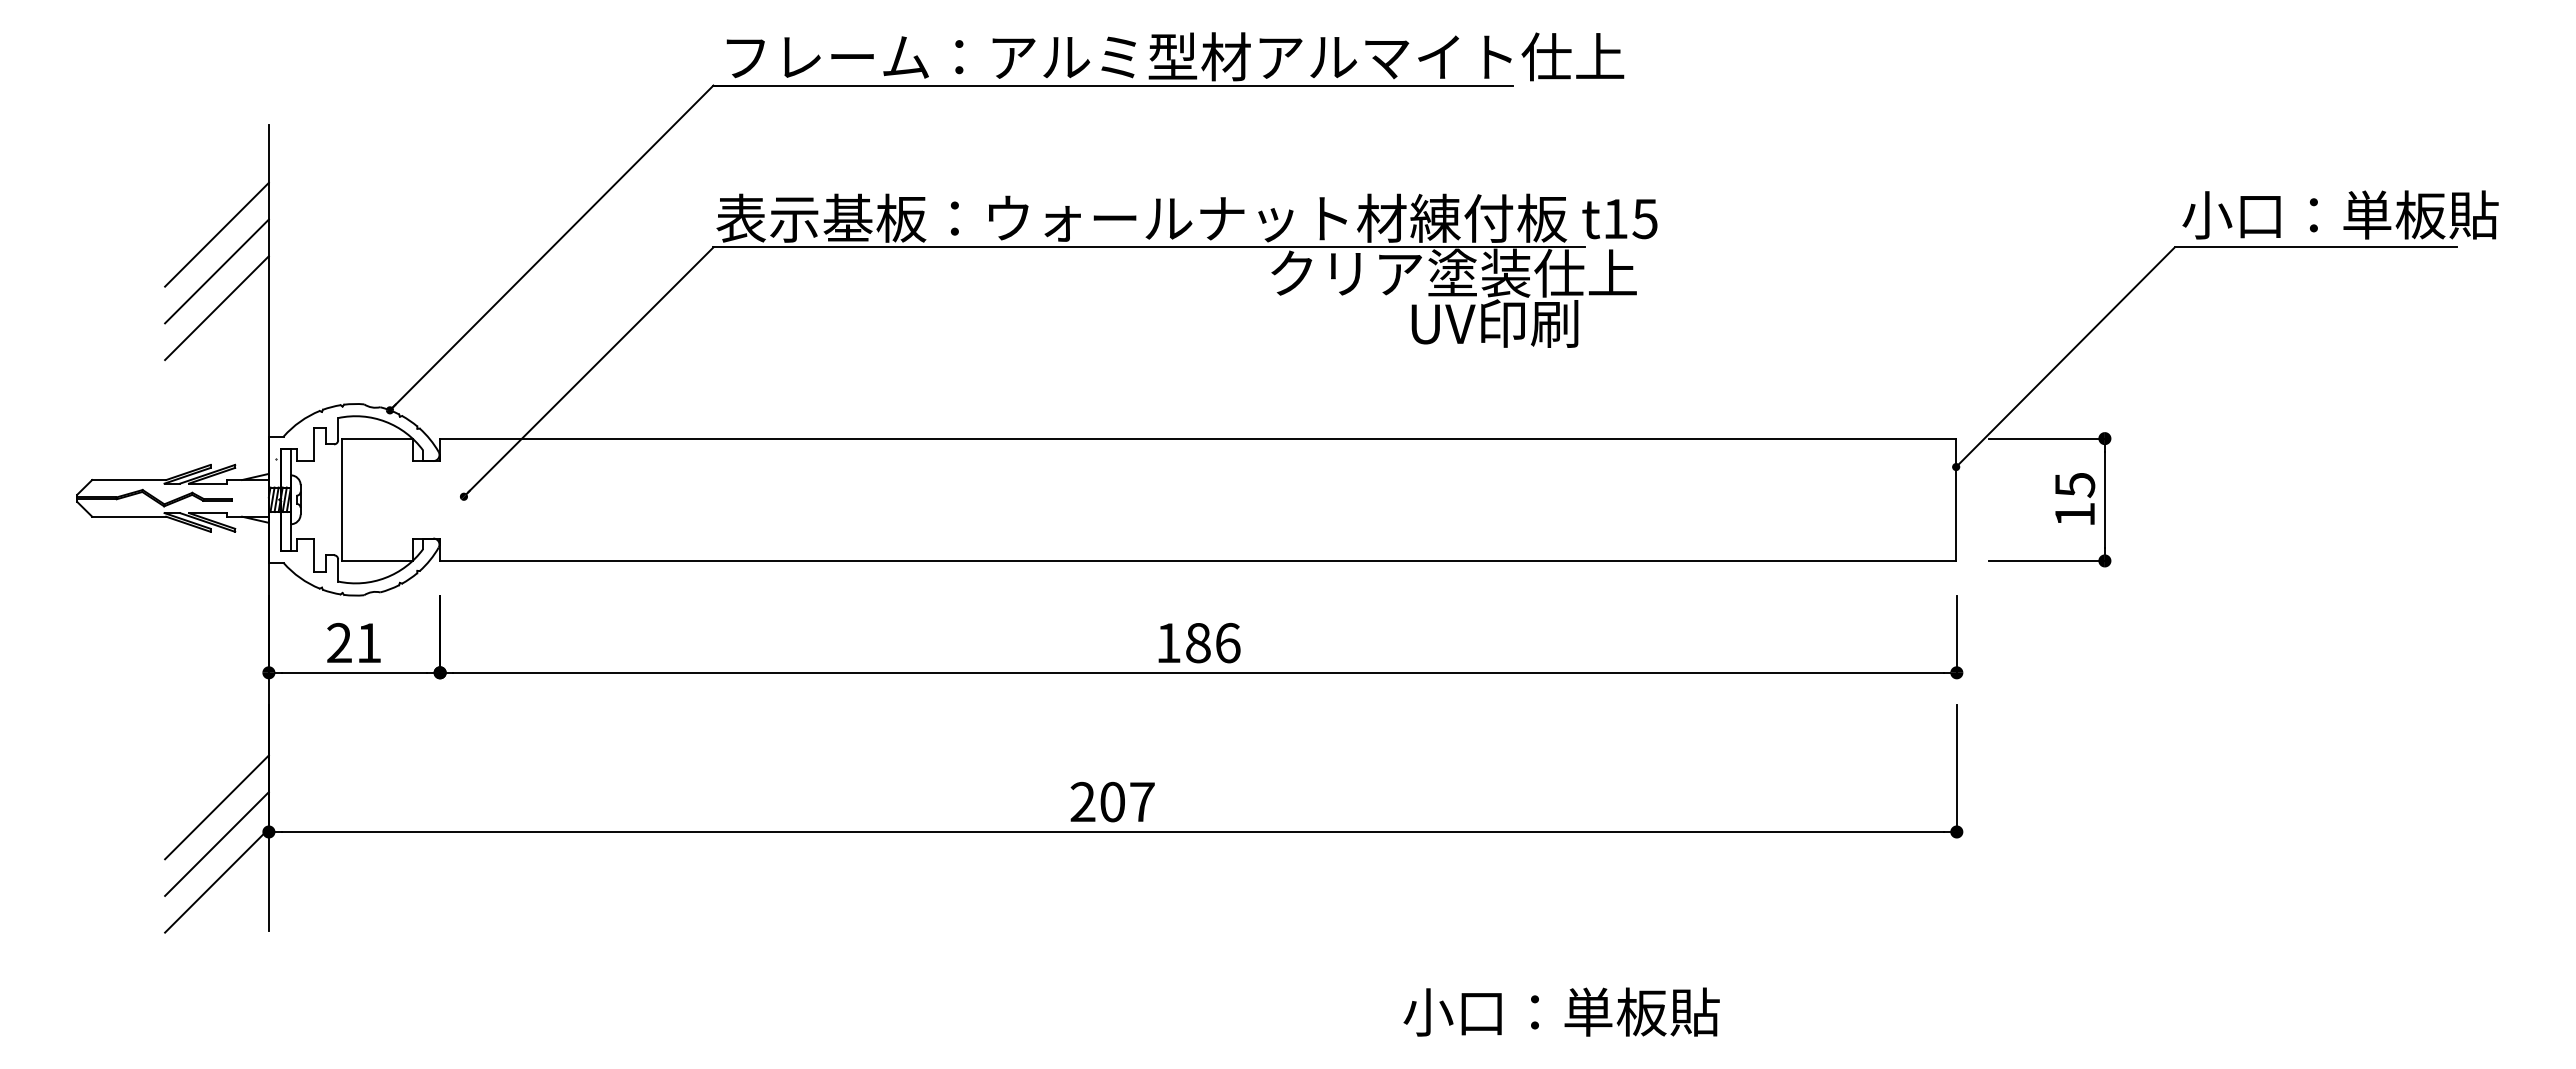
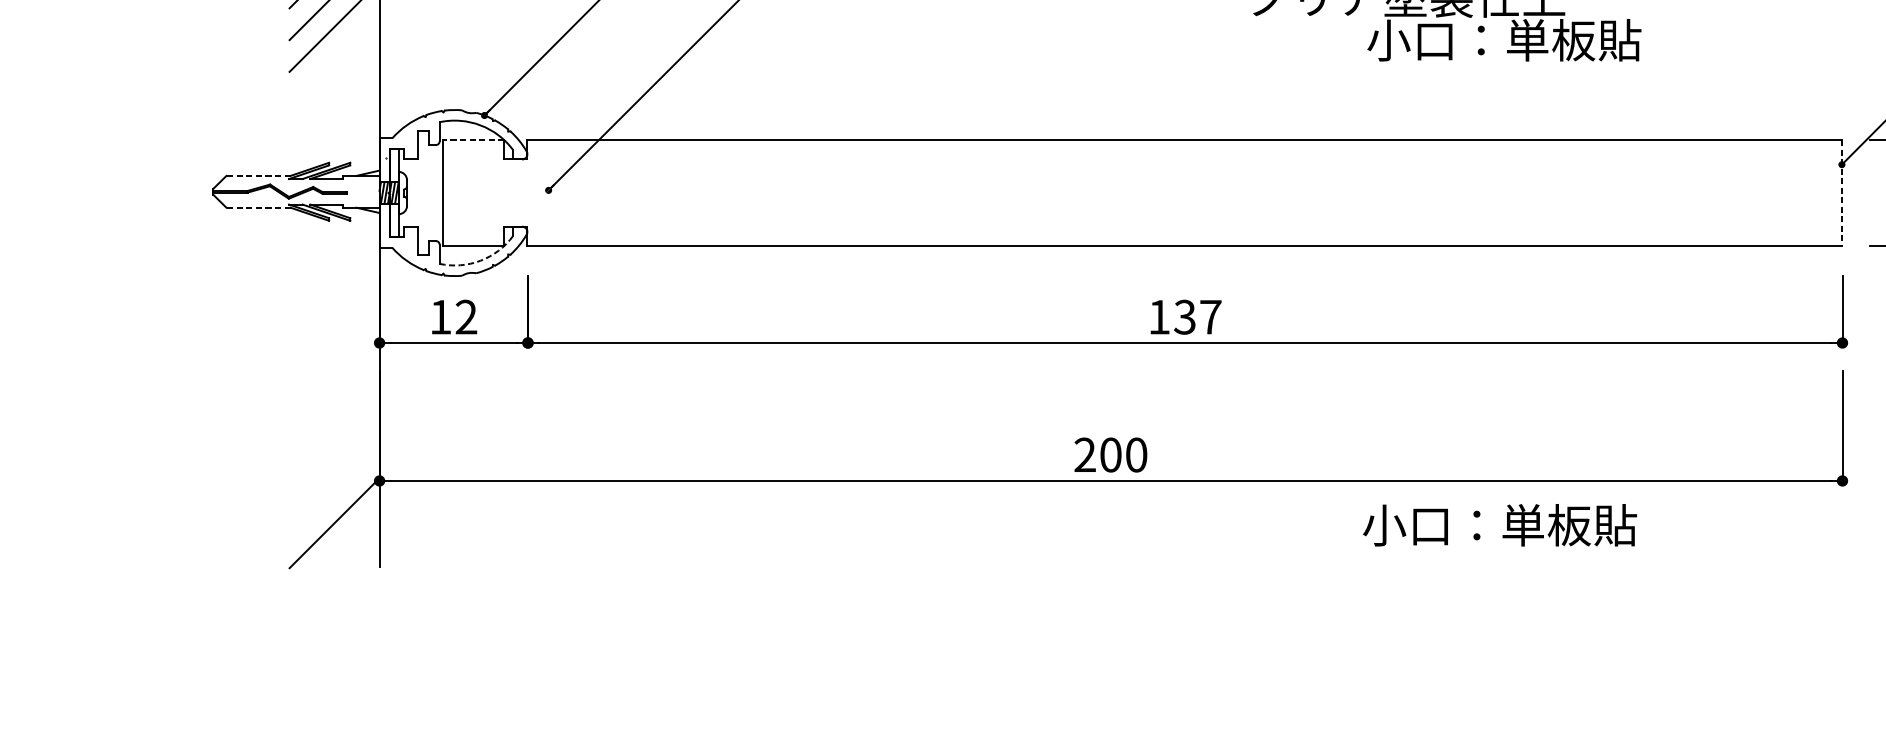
text: (1566, 323) -> (1504, 40), UV印刷 -> 小口：単板貼
line: (377, 438) -> (473, 139), solid -> dashed
line: (128, 480) -> (257, 176), solid -> dashed
line: (1956, 500) -> (1842, 193), solid -> dashed
line: (128, 516) -> (257, 207), solid -> dashed
arc: (385, 577) -> (480, 260), solid -> dashed
text: (354, 642) -> (453, 316), 21 -> 12
text: (1212, 642) -> (1197, 316), 186 -> 137
text: (1142, 801) -> (1136, 454), 207 -> 200
line: (216, 807) -> (334, 459), removed
line: (216, 843) -> (334, 490), removed
text: (1561, 1011) -> (1499, 524), moved

